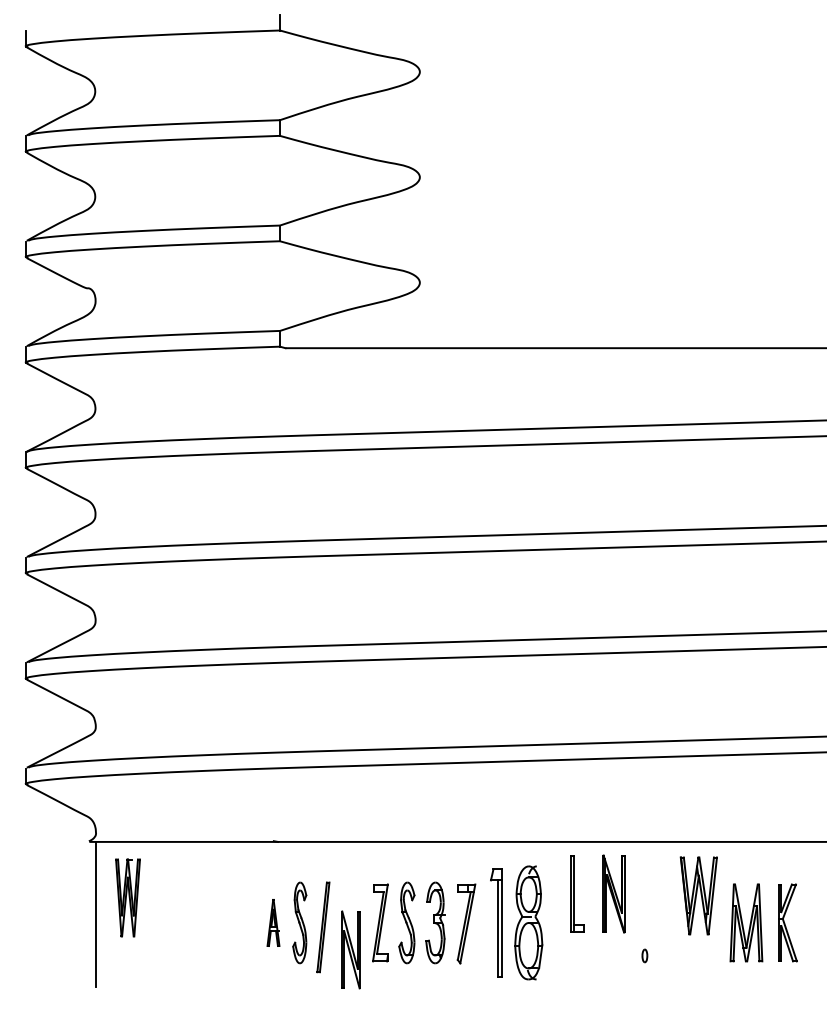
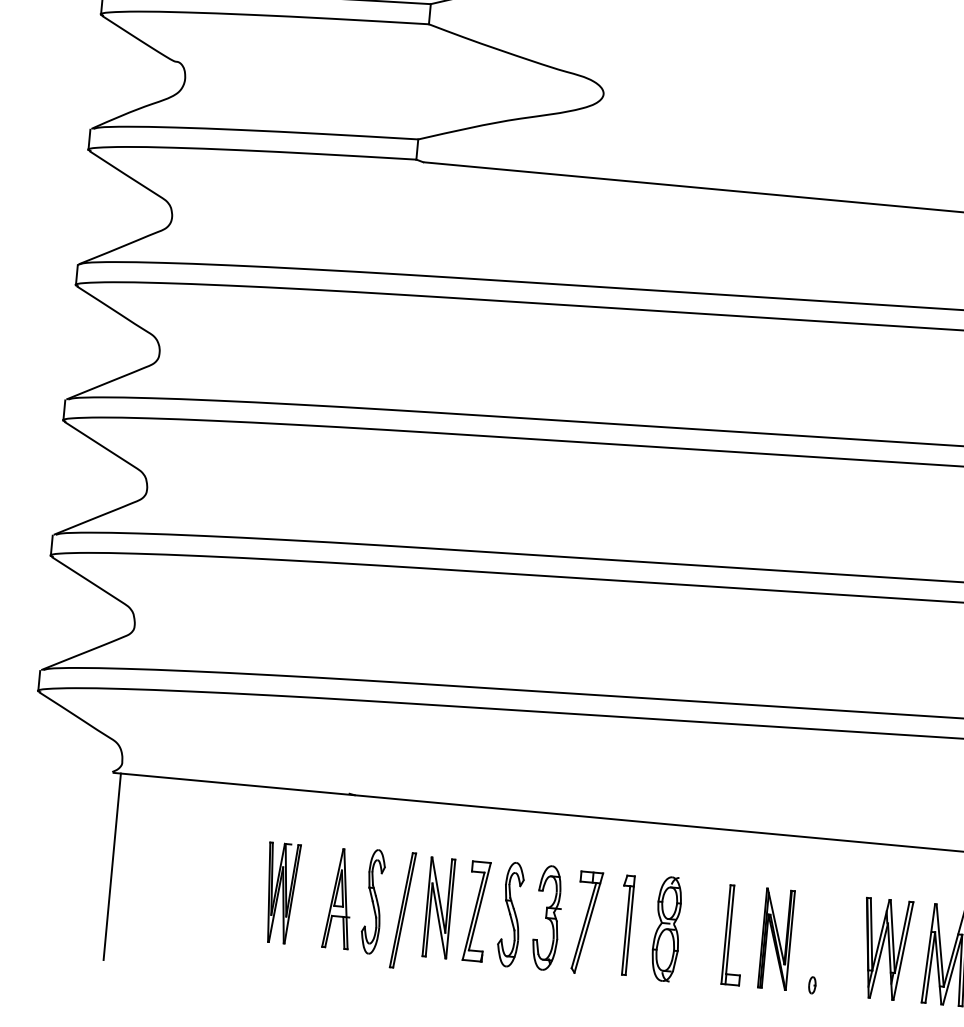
part: (577, 893) -> (734, 934), moved
part: (613, 893) -> (776, 938), moved
part: (698, 895) -> (885, 948), moved
part: (127, 897) -> (280, 892), moved
part: (273, 922) -> (339, 898), size x1.67
part: (495, 922) -> (624, 924), size x0.71
part: (528, 922) -> (666, 928), size x0.71
part: (350, 949) -> (438, 907), moved

